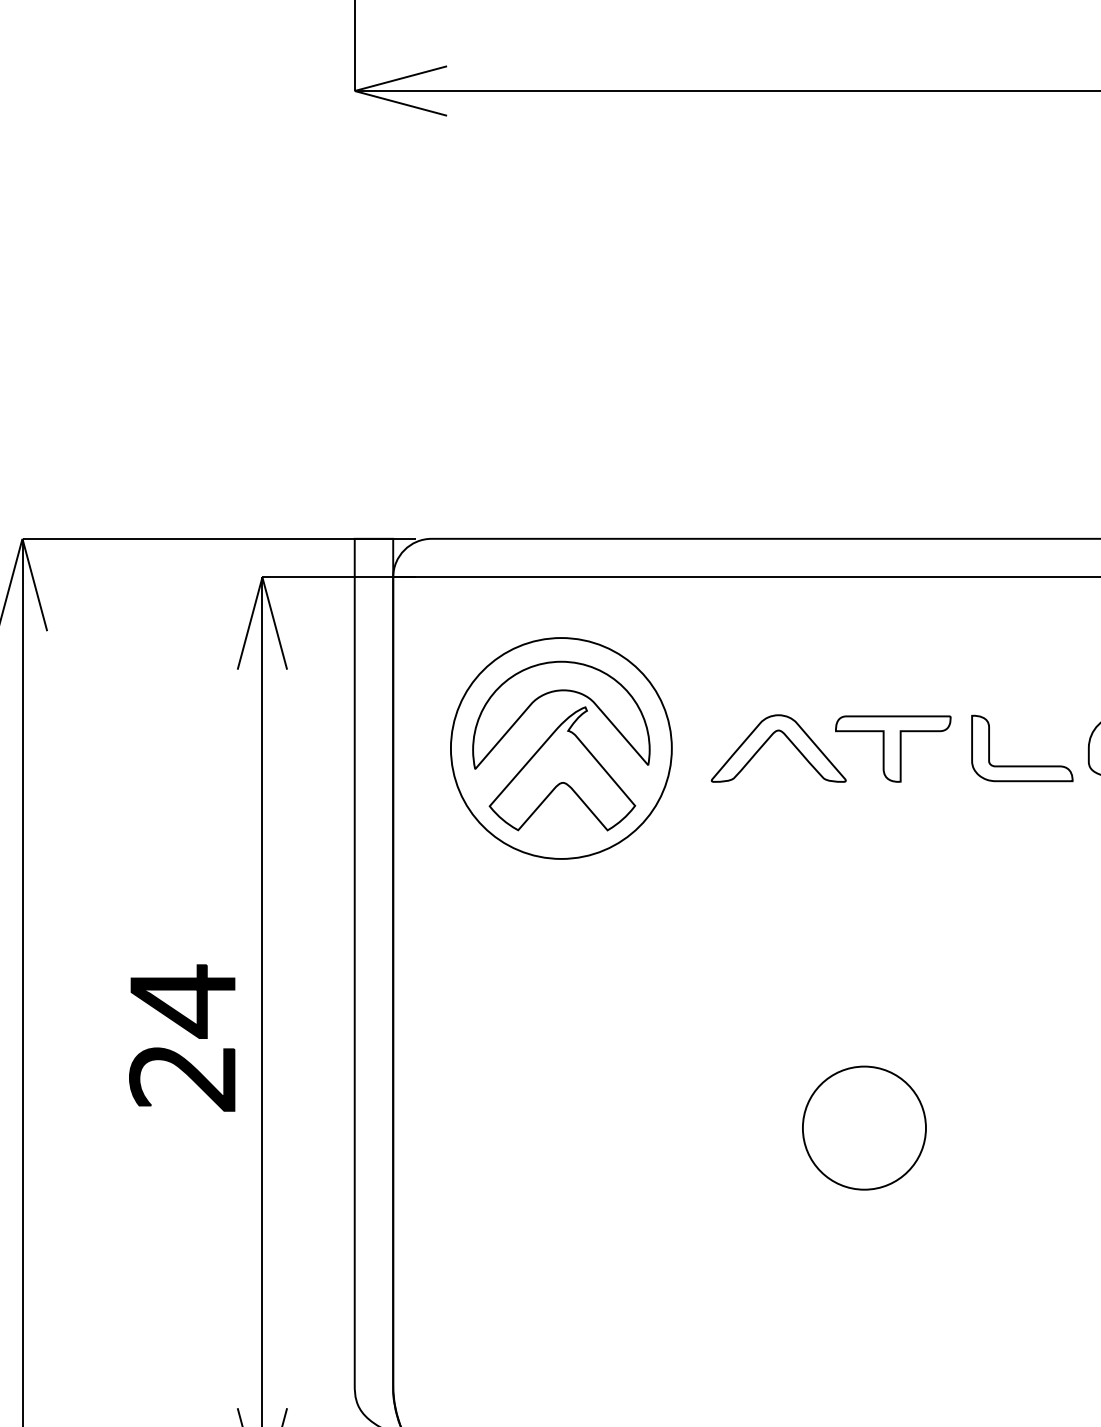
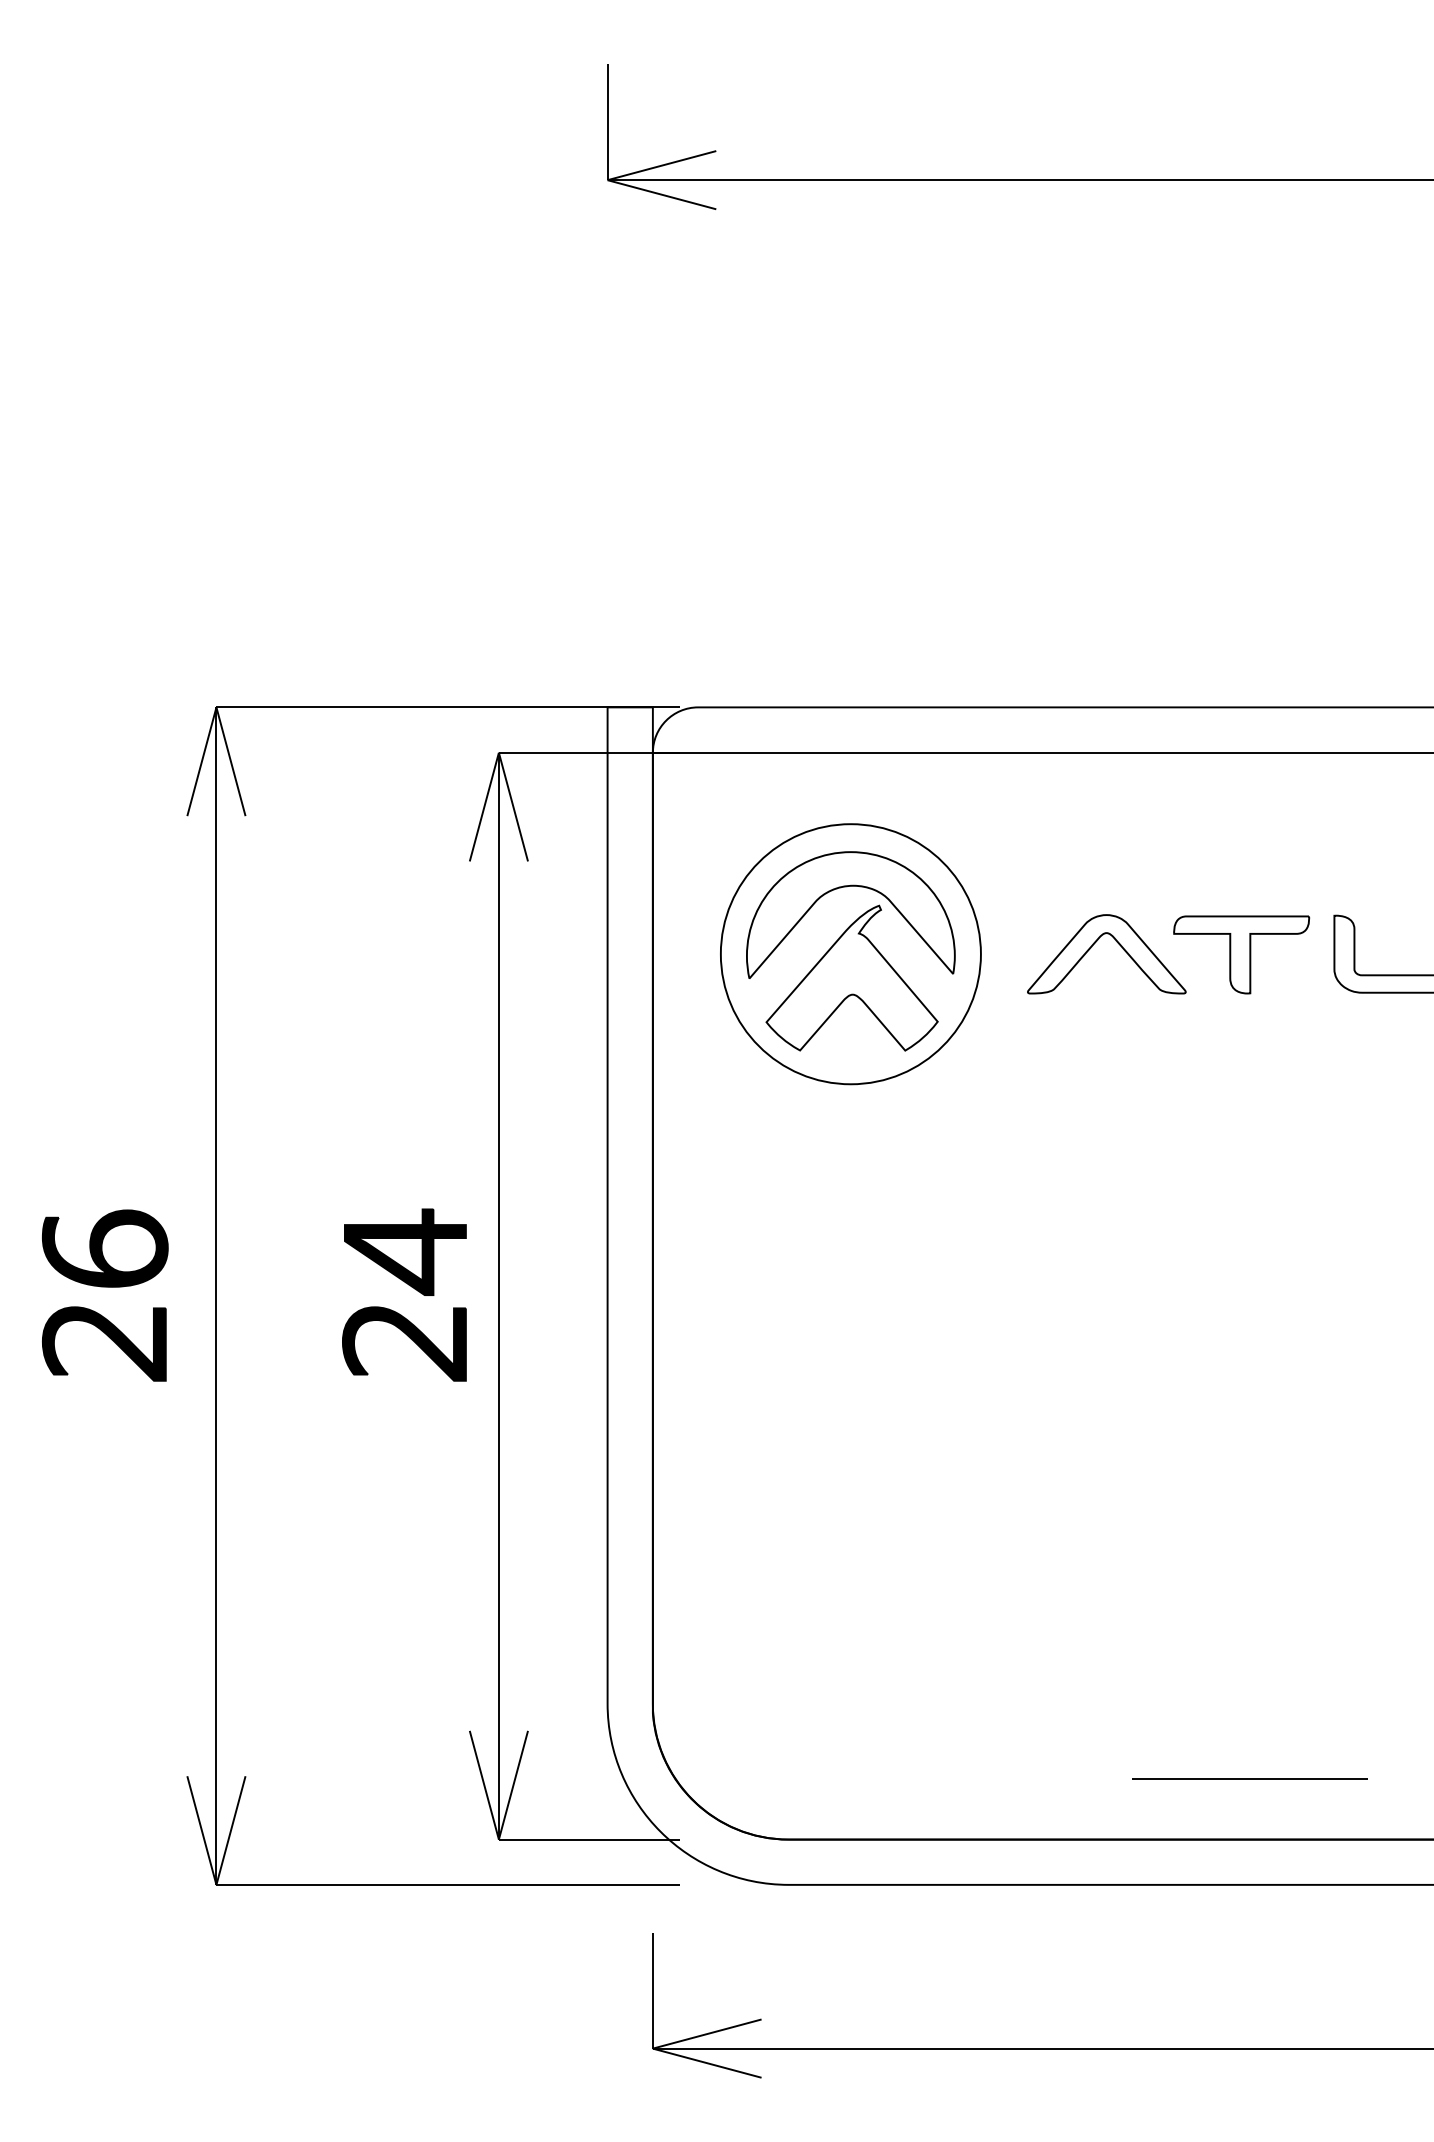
part: (864, 1127) -> (1207, 1400), removed

